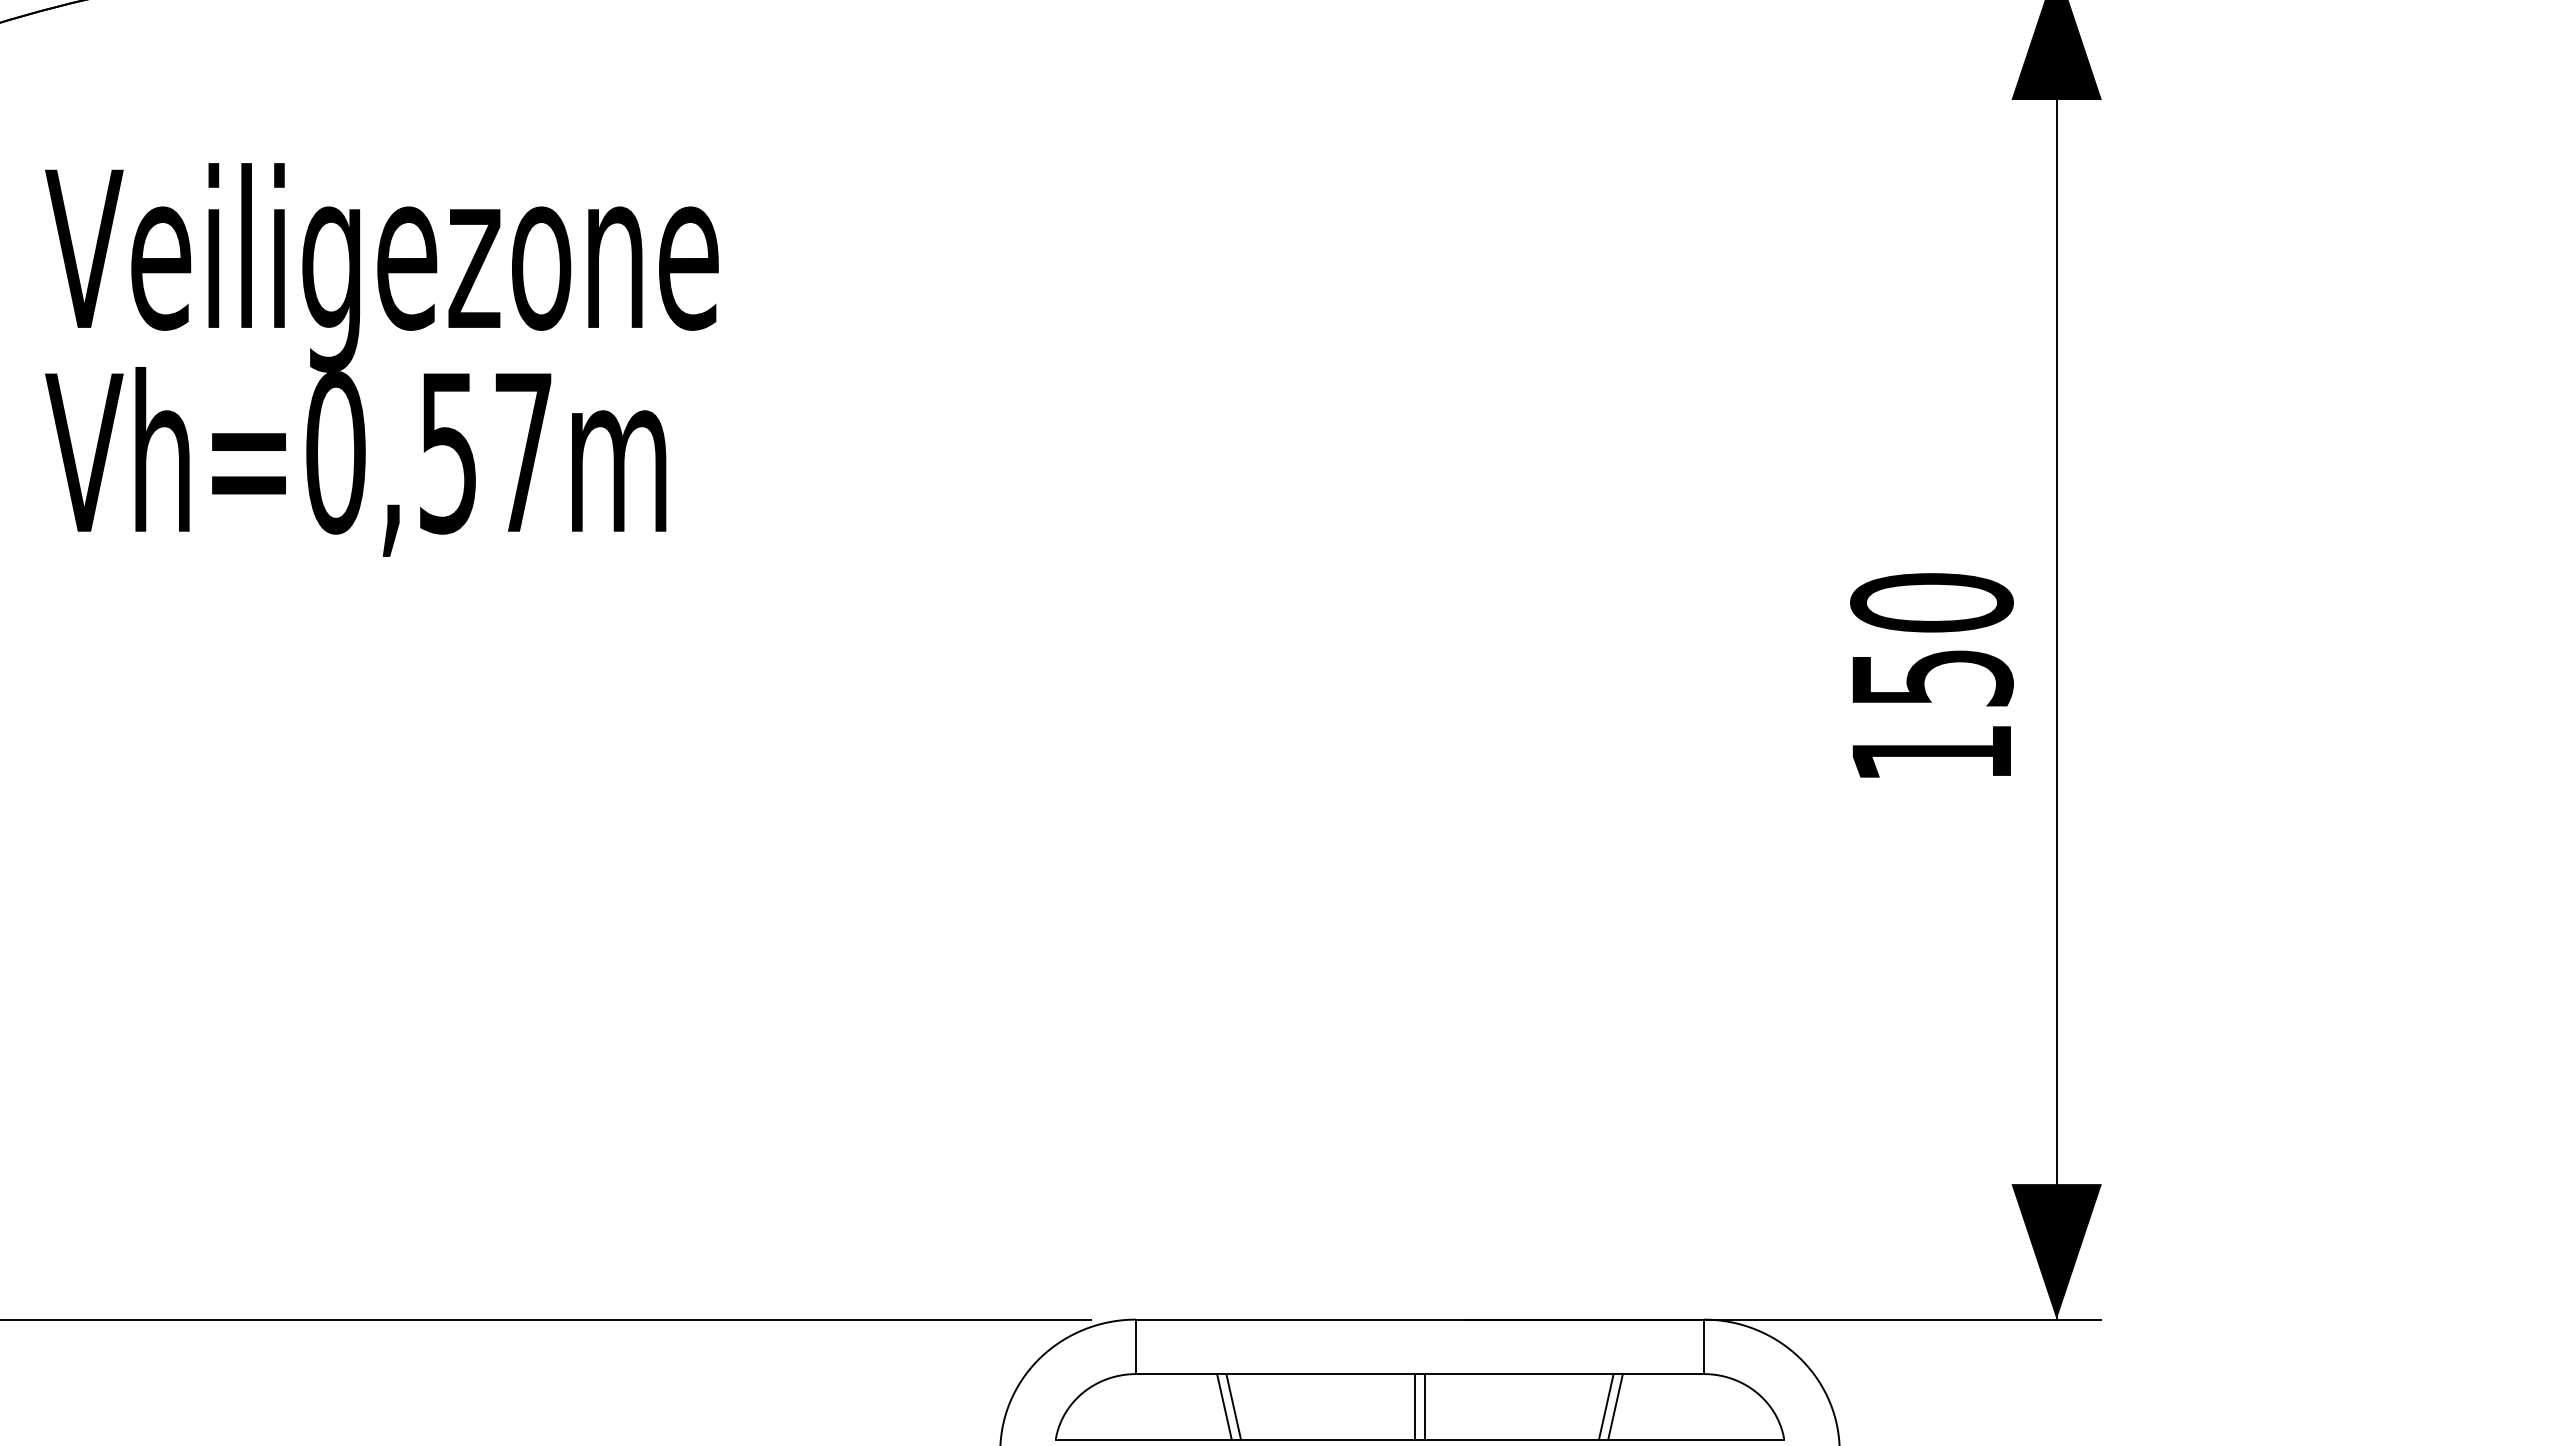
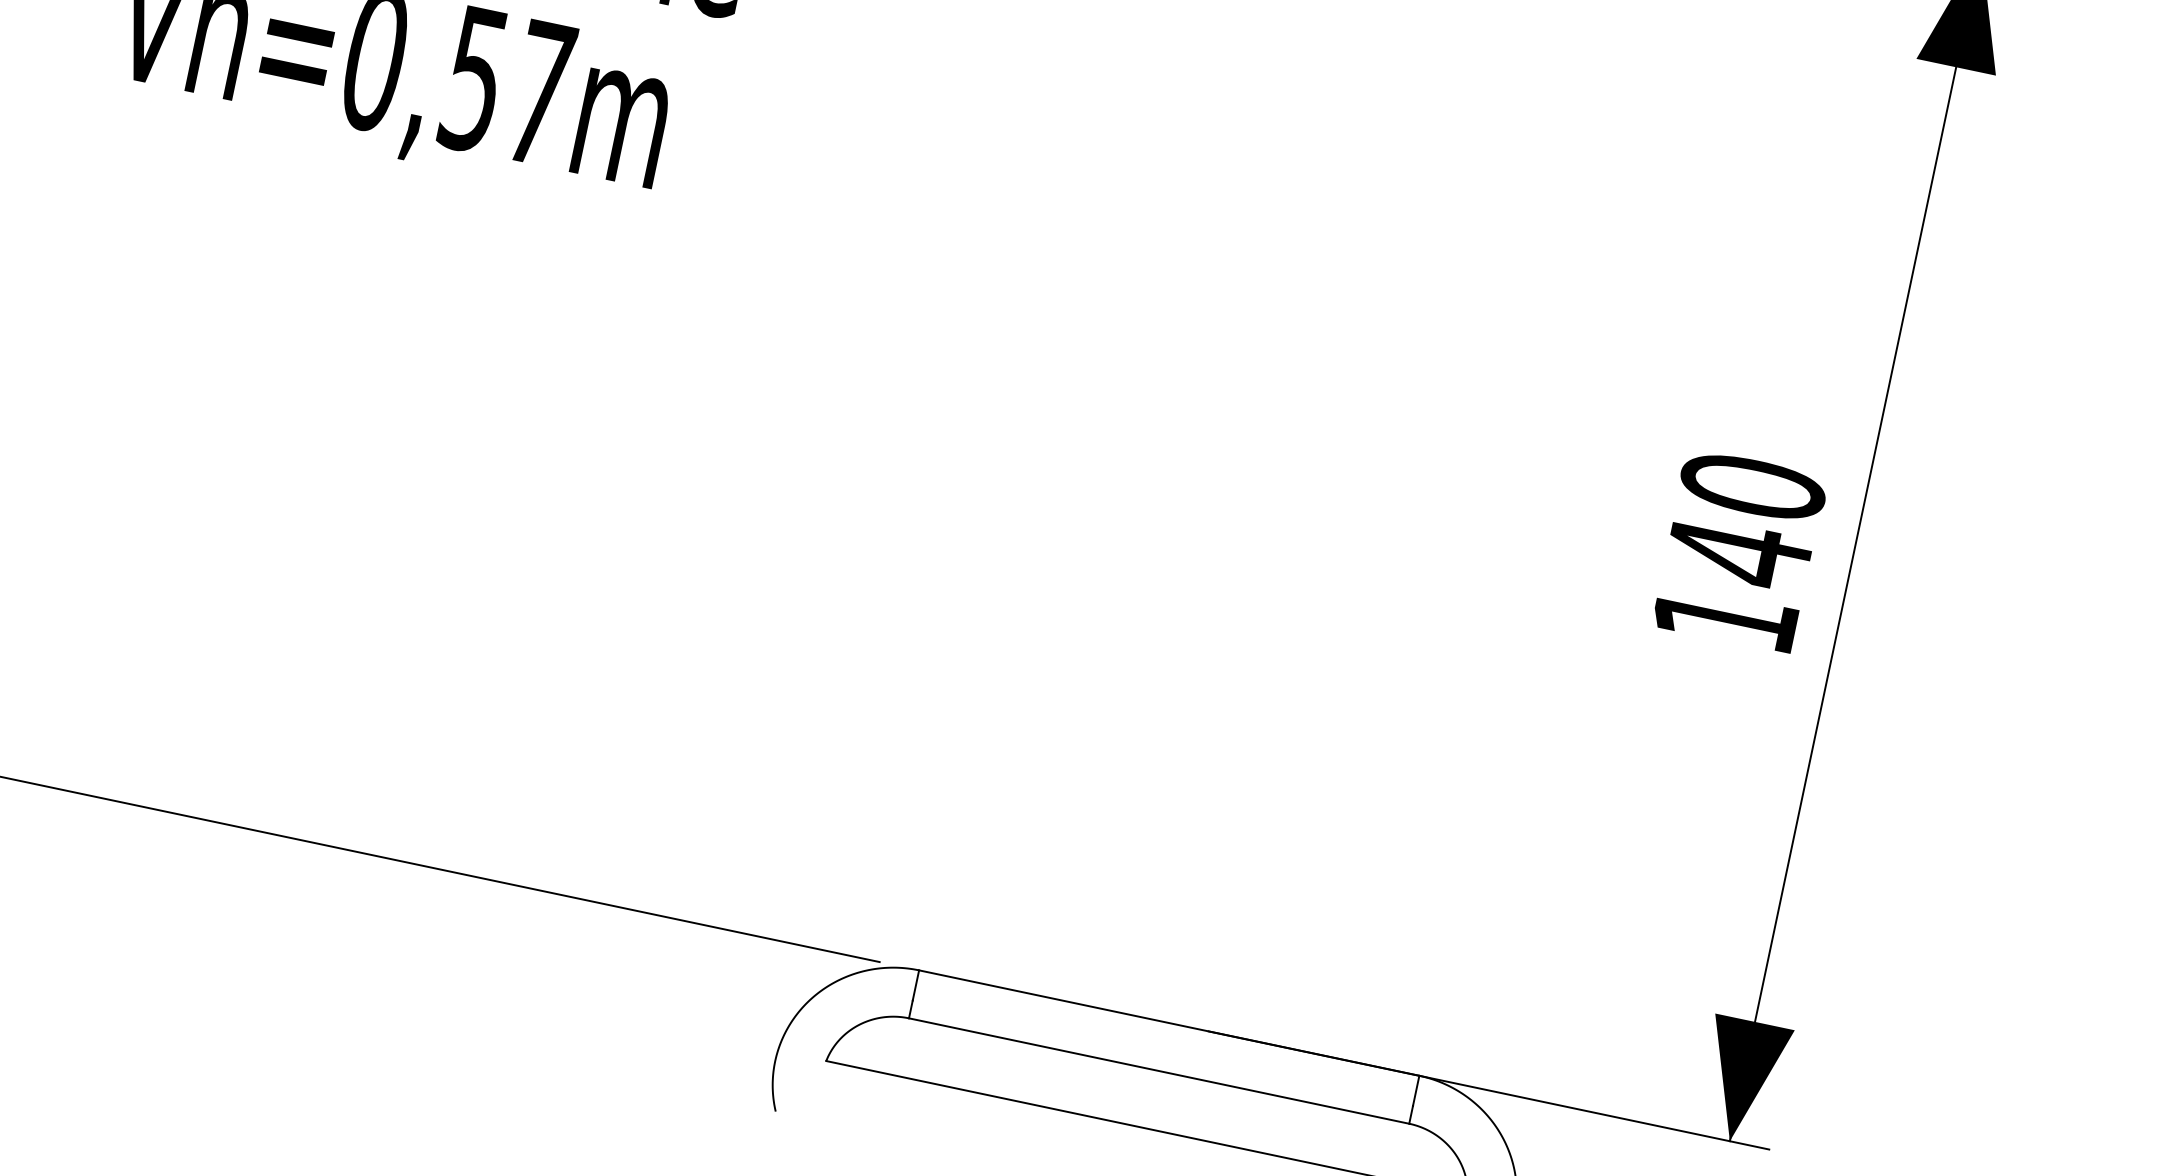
text: (1932, 678) -> (1739, 553), 150 -> 140
line: (1224, 1406) -> (980, 1063), removed
line: (1233, 1406) -> (988, 1064), removed
line: (1415, 1406) -> (1149, 1098), removed
line: (1424, 1406) -> (1157, 1100), removed
line: (1606, 1406) -> (1317, 1134), removed
line: (1615, 1406) -> (1325, 1135), removed

